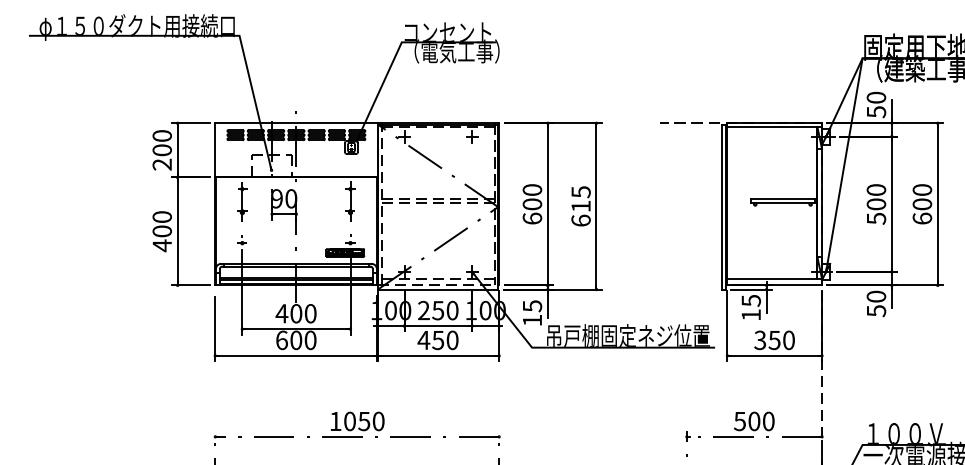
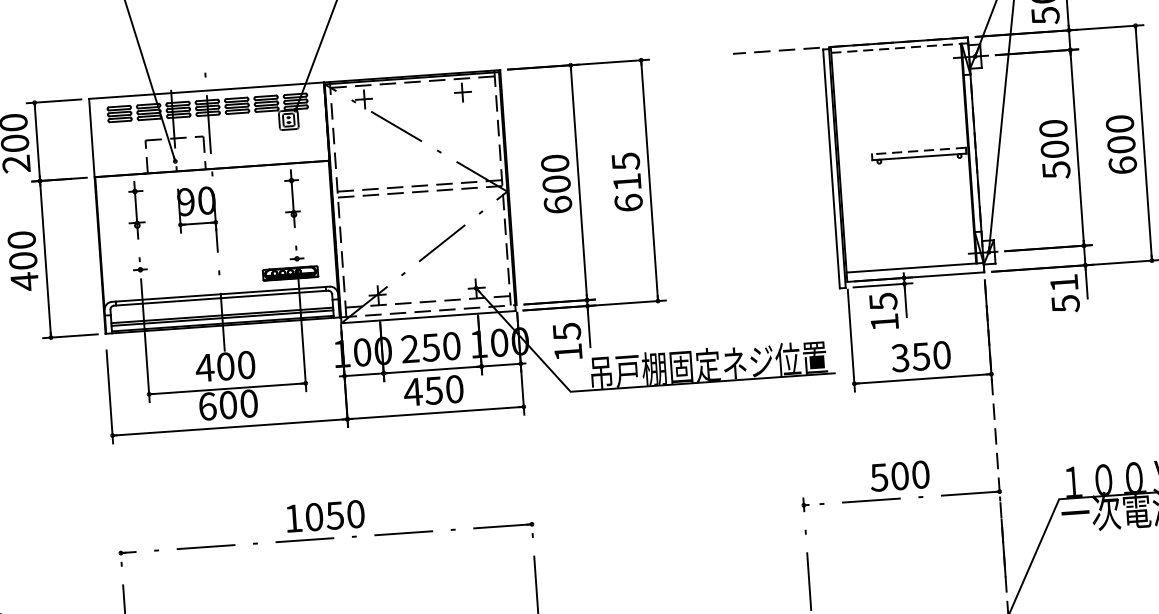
line: (775, 127) -> (900, 48), solid -> dashed
line: (782, 198) -> (918, 150), solid -> dashed
text: (876, 296) -> (1064, 282), 50 -> 51

